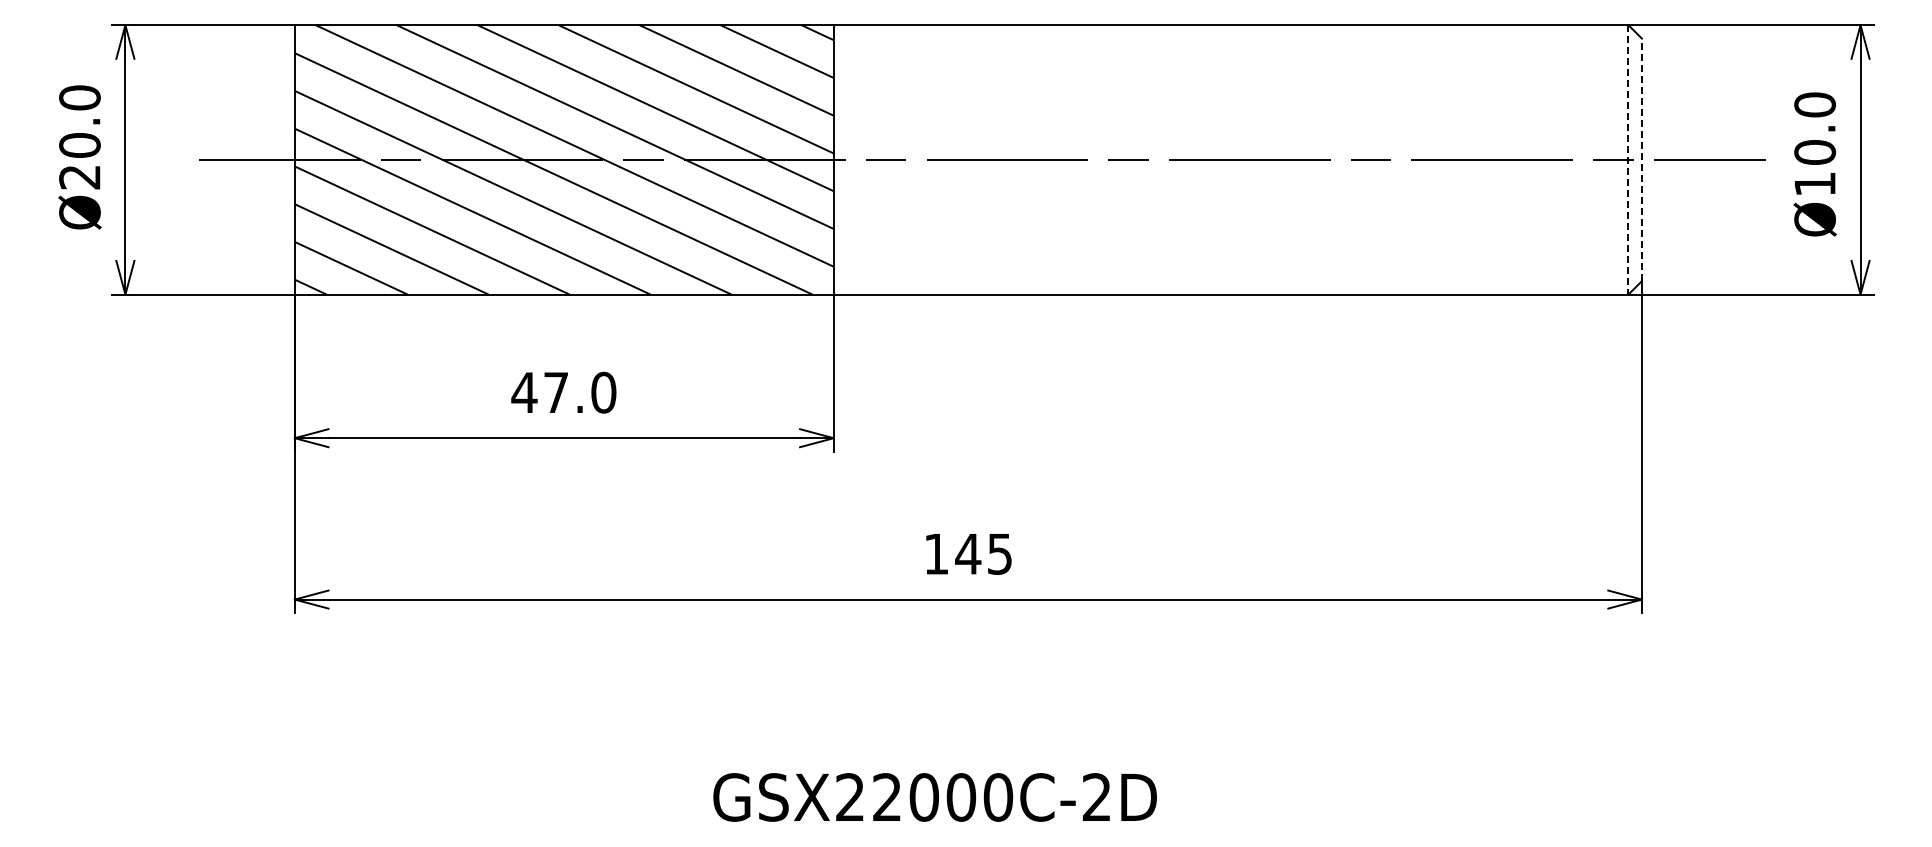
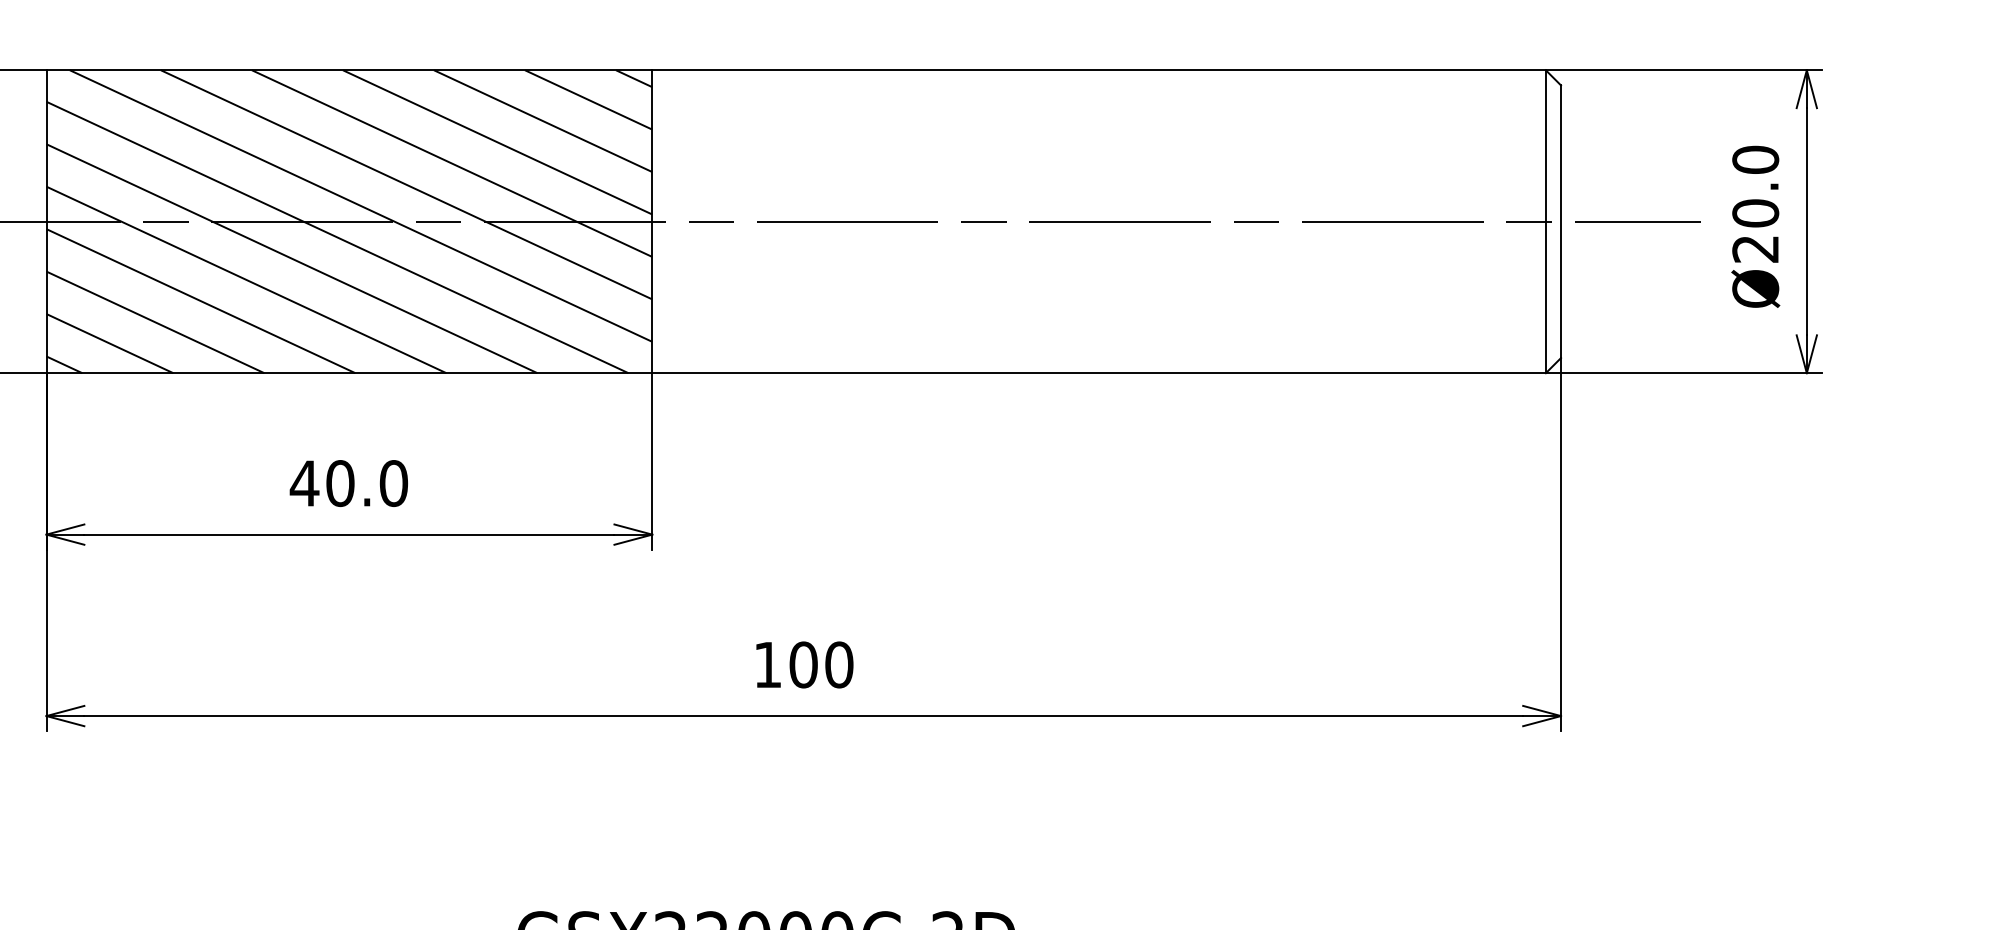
line: (1628, 159) -> (1545, 221), dashed -> solid
line: (1641, 159) -> (1560, 221), dashed -> solid
text: (1814, 184) -> (1755, 249), Ø10.0 -> Ø20.0
text: (555, 392) -> (339, 483), 47.0 -> 40.0
text: (983, 553) -> (820, 664), 145 -> 100

